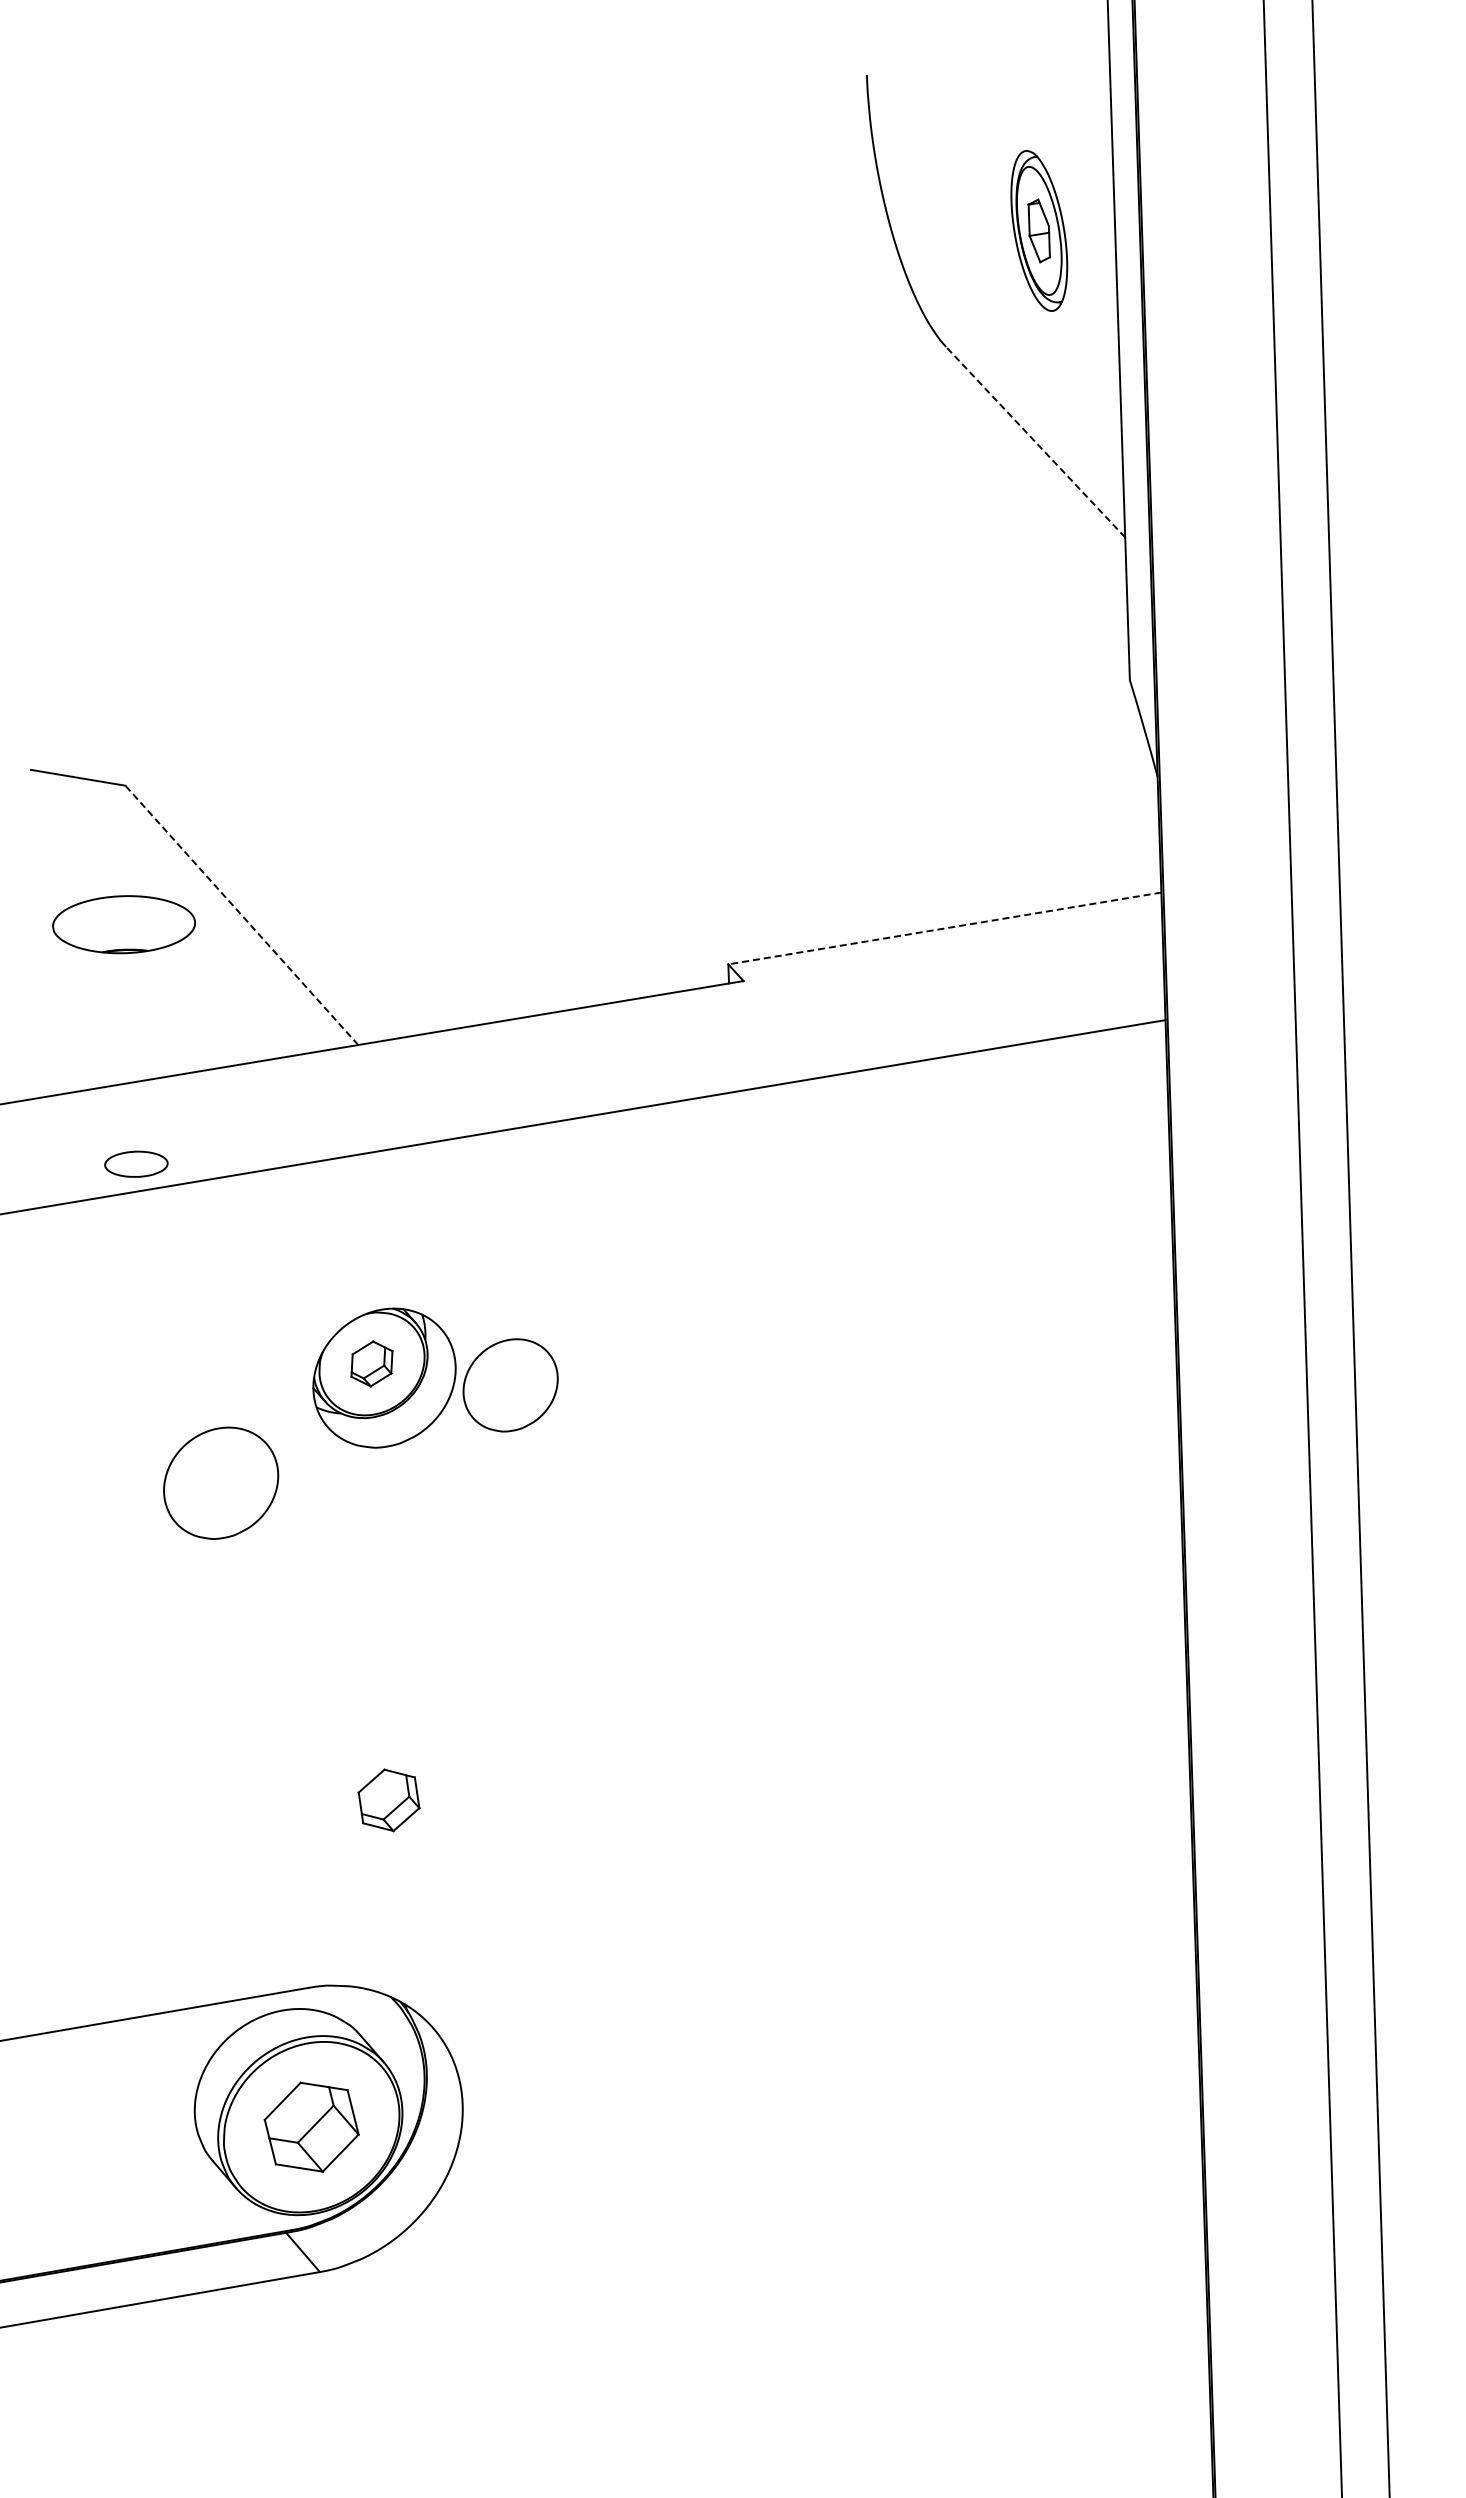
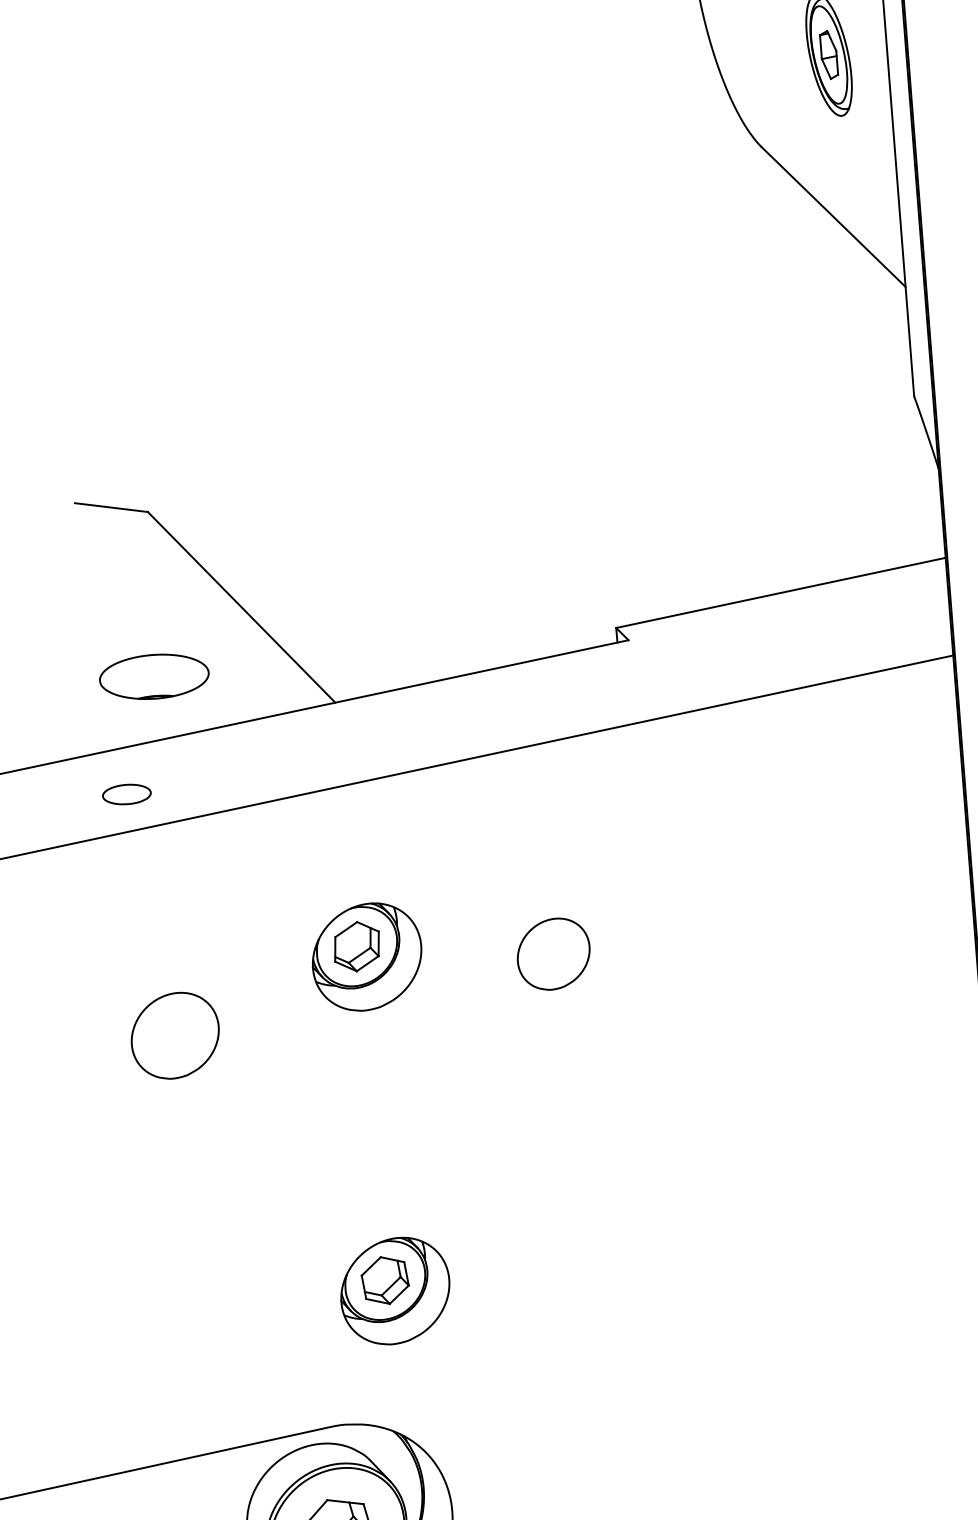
line: (1035, 442) -> (833, 217), dashed -> solid
line: (241, 915) -> (241, 607), dashed -> solid
part: (123, 924) -> (153, 676), moved
line: (944, 928) -> (780, 592), dashed -> solid
part: (136, 1163) -> (126, 793), moved
part: (371, 1363) -> (356, 946), size x1.43
part: (510, 1385) -> (553, 954), moved
part: (221, 1482) -> (175, 1035), moved
part: (401, 1814) -> (395, 1290), added

